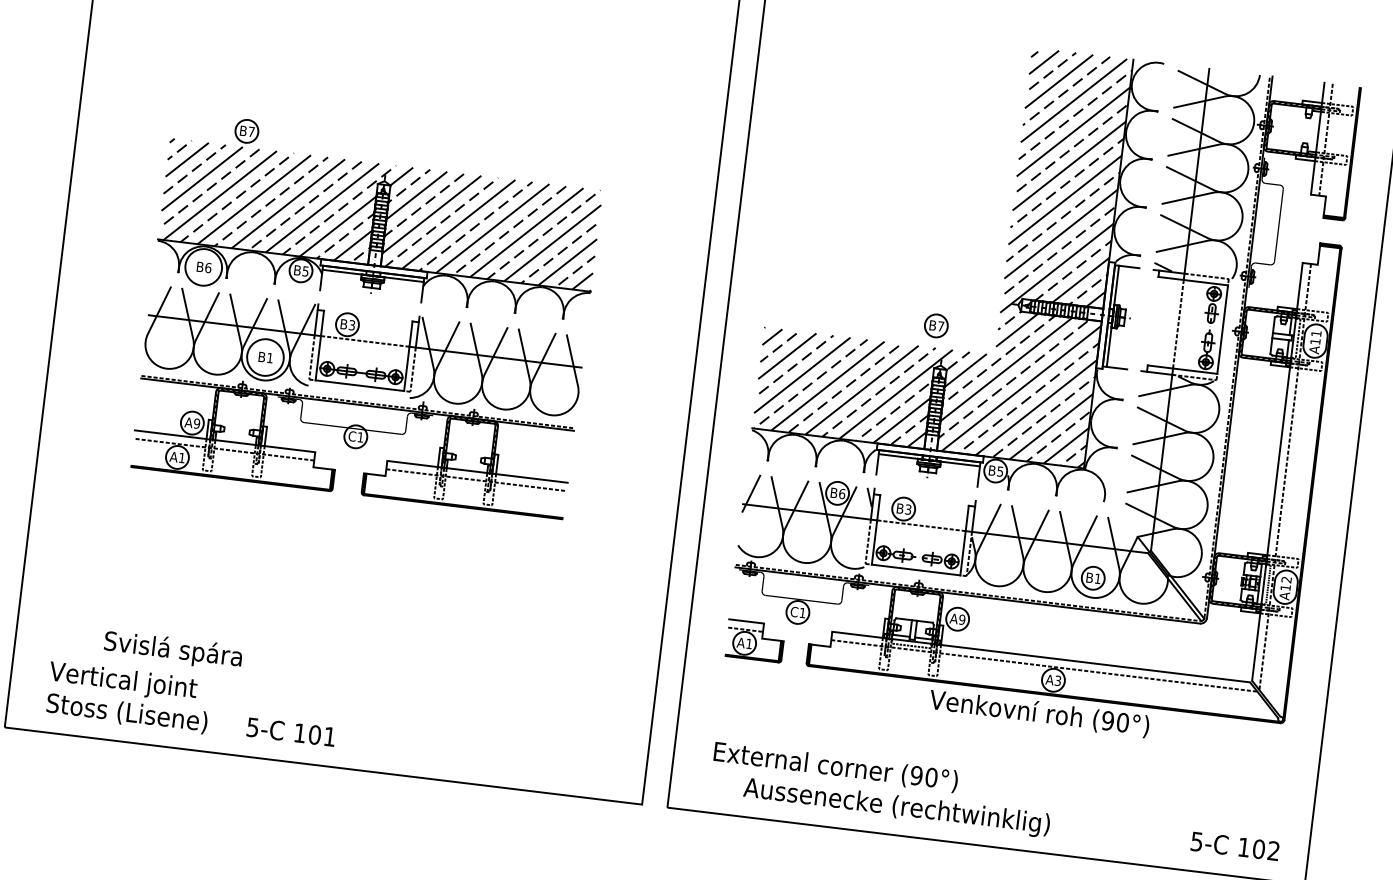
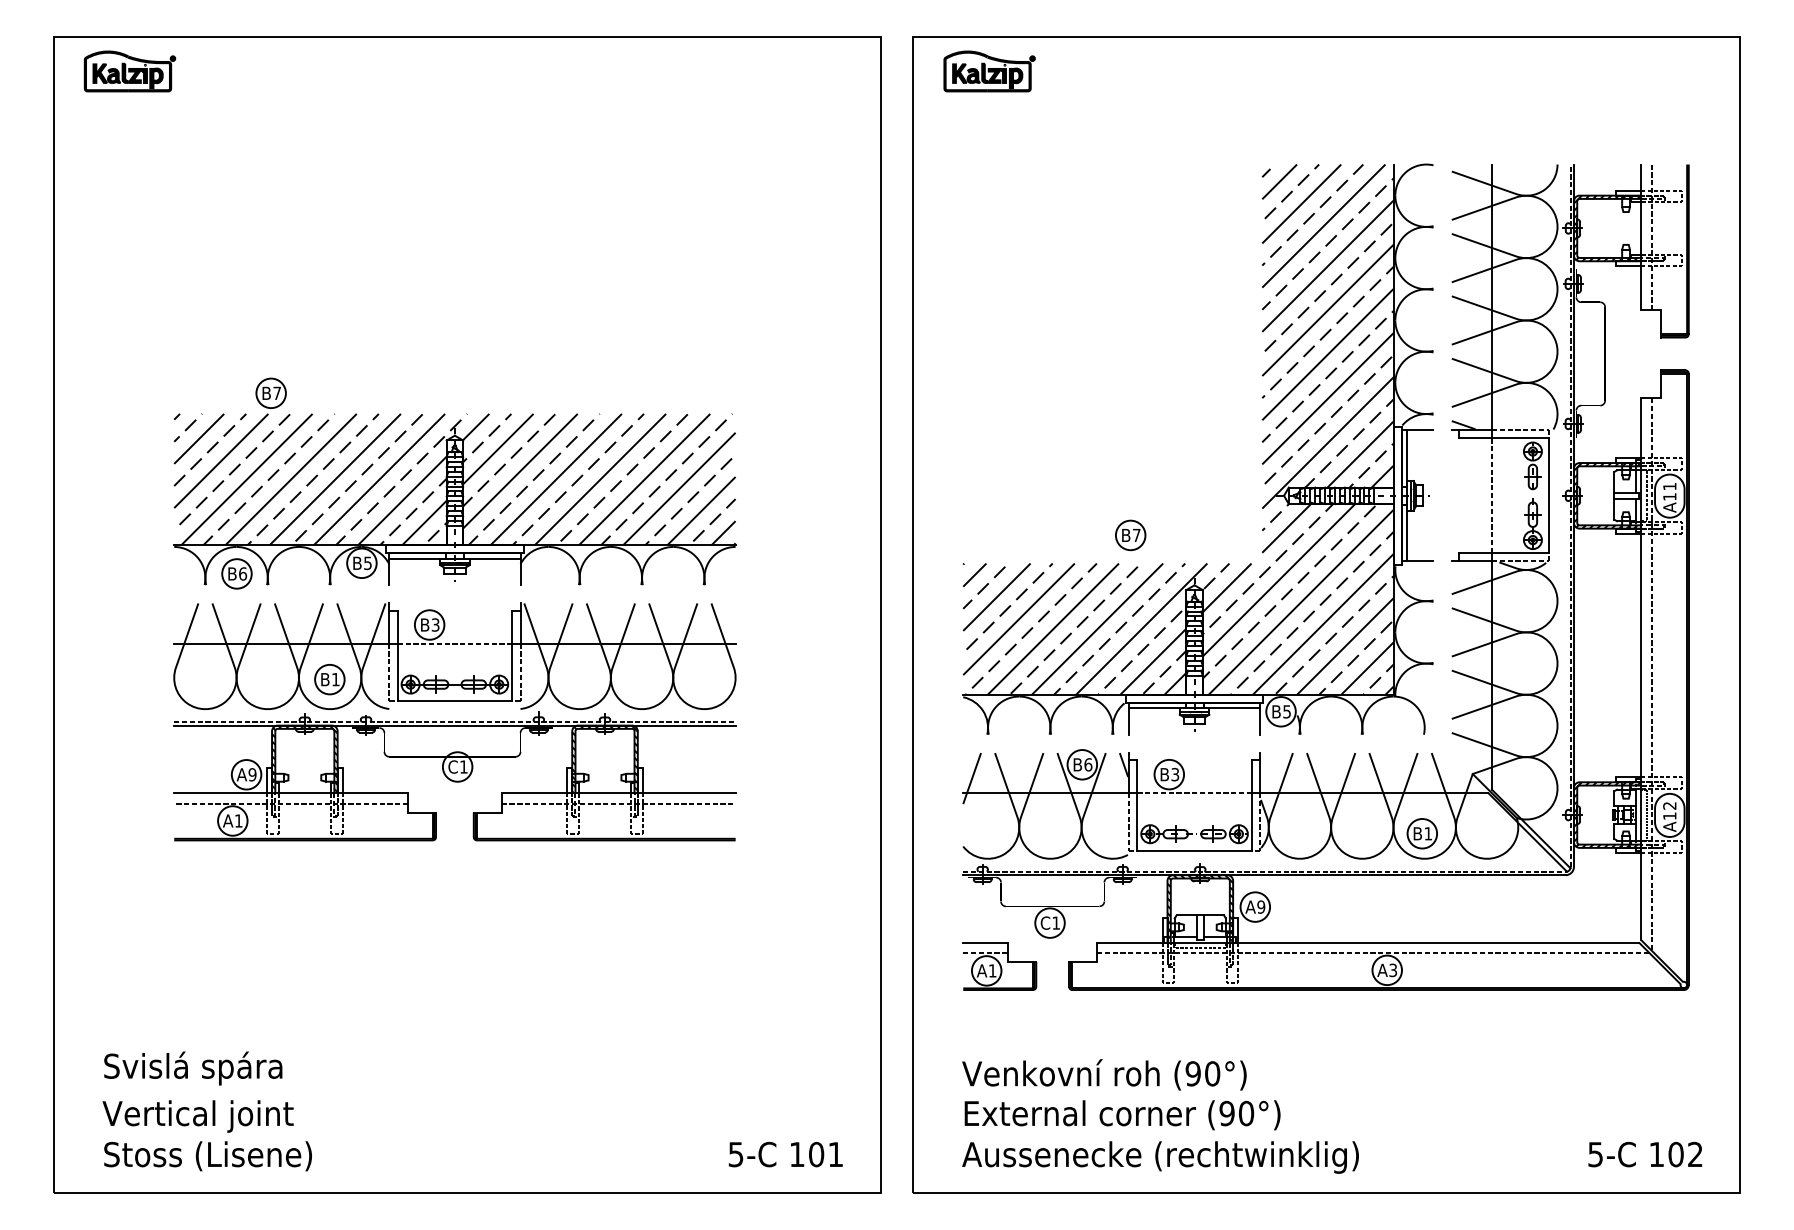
circle: (203, 267) -> (236, 573), size x0.62
part: (936, 325) -> (1130, 535), moved
circle: (265, 357) -> (329, 679), size x0.62
text: (173, 650) -> (193, 1068), moved
text: (1039, 713) -> (1104, 1074), moved
text: (291, 732) -> (785, 1154), moved
text: (896, 807) -> (1160, 1157), moved

